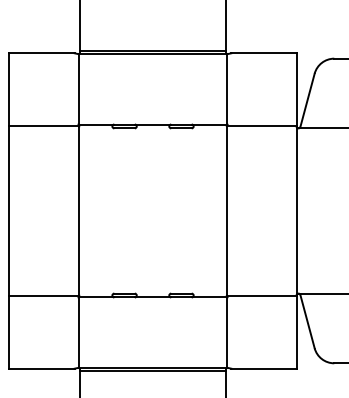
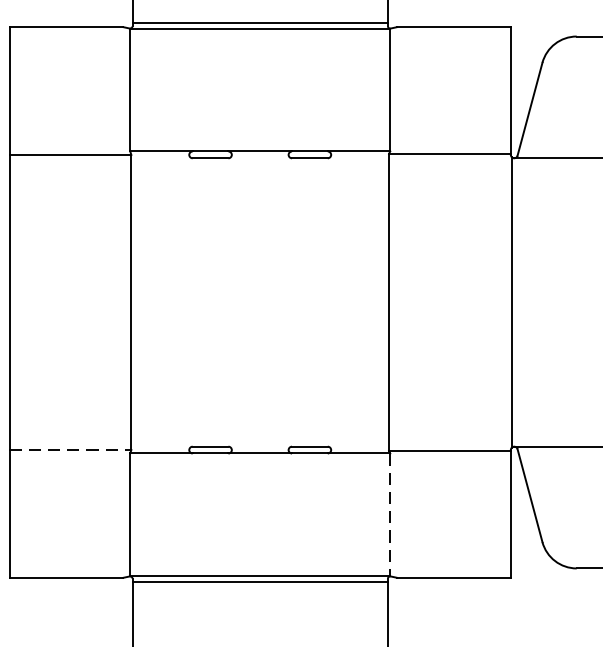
line: (44, 295) -> (70, 450), solid -> dashed
line: (227, 333) -> (390, 516), solid -> dashed

